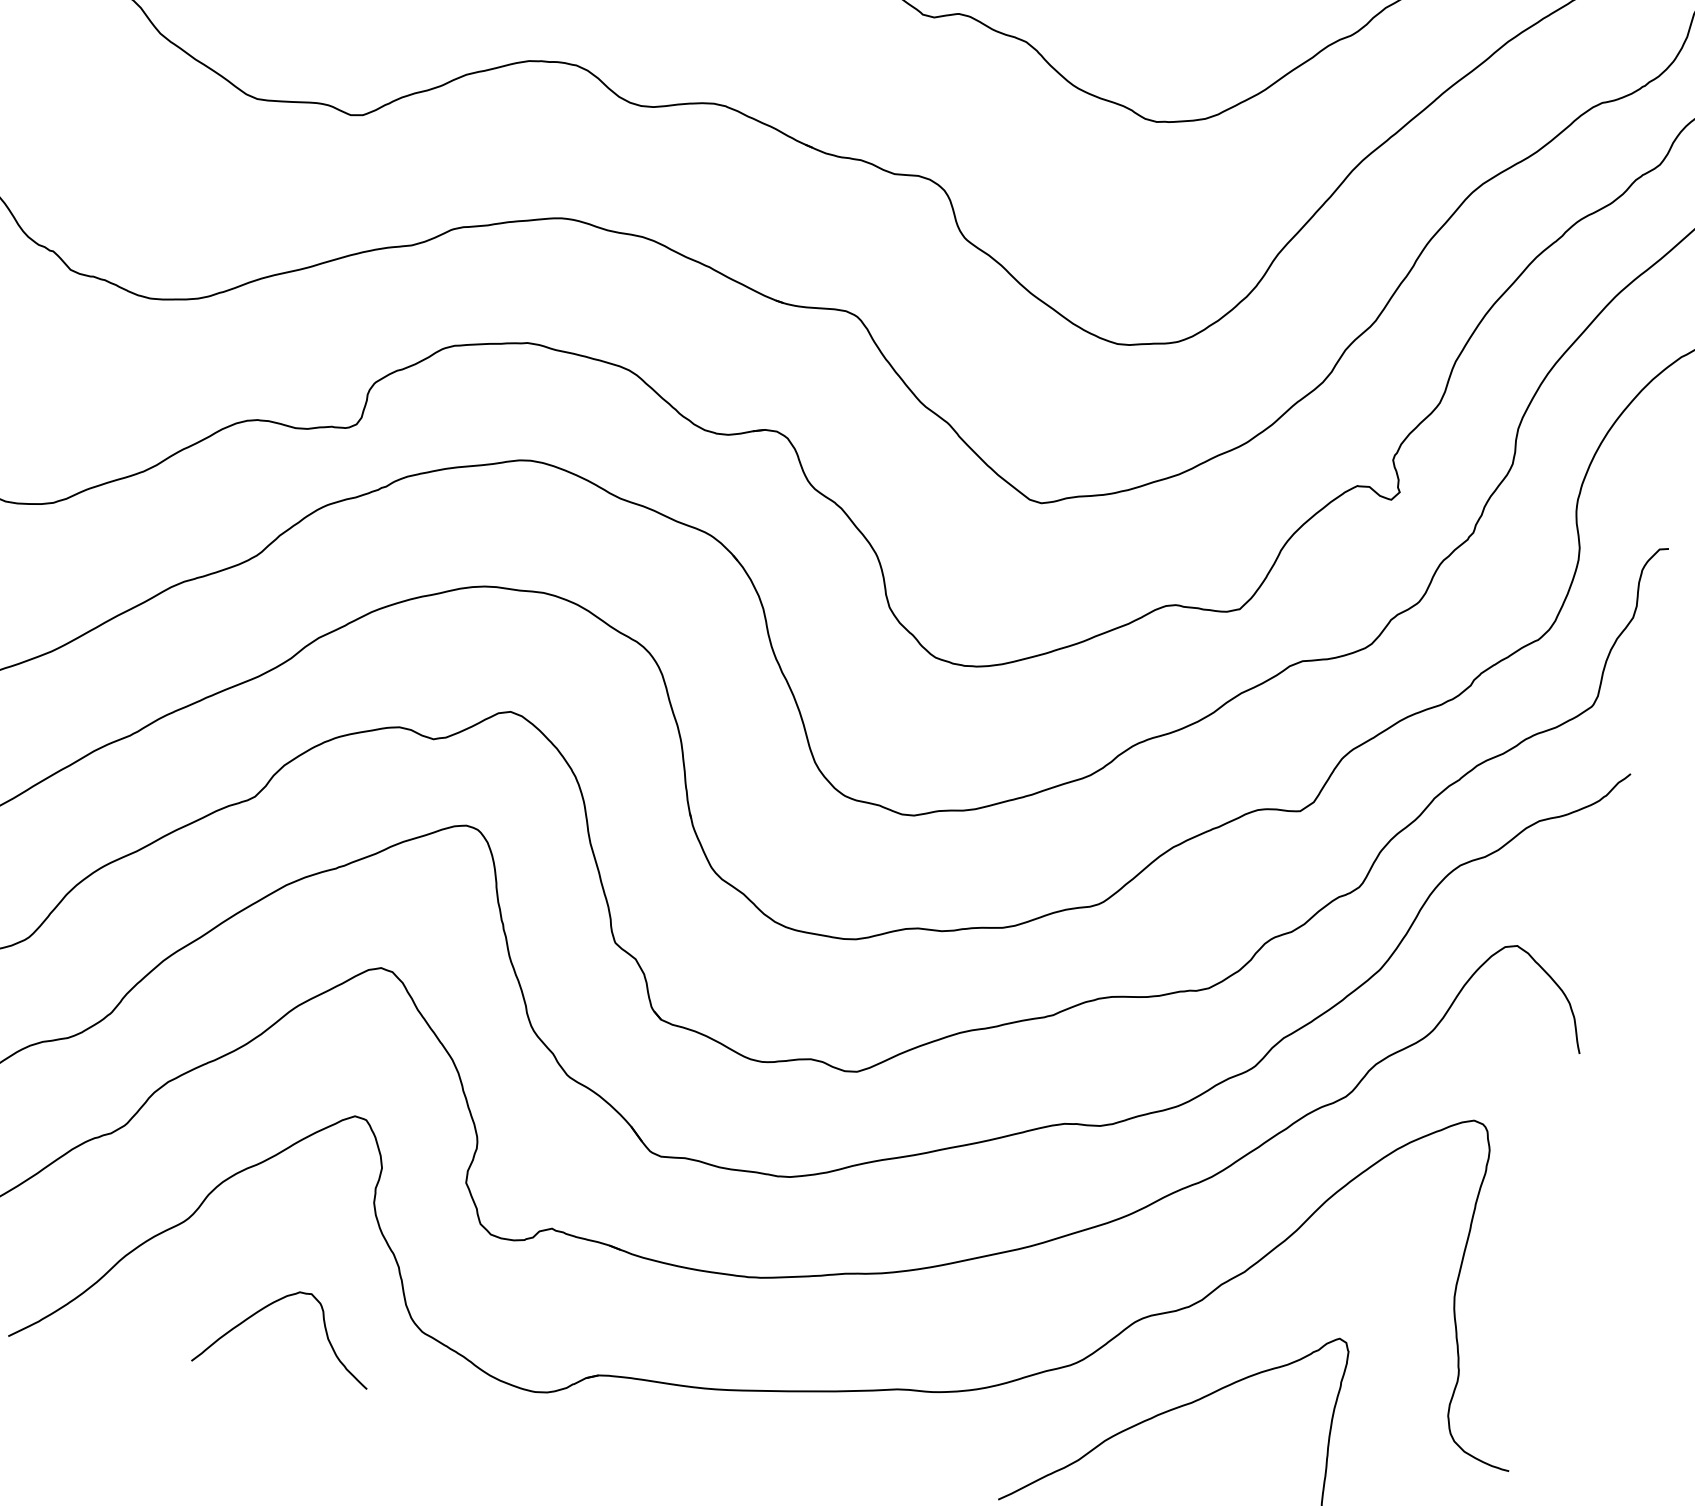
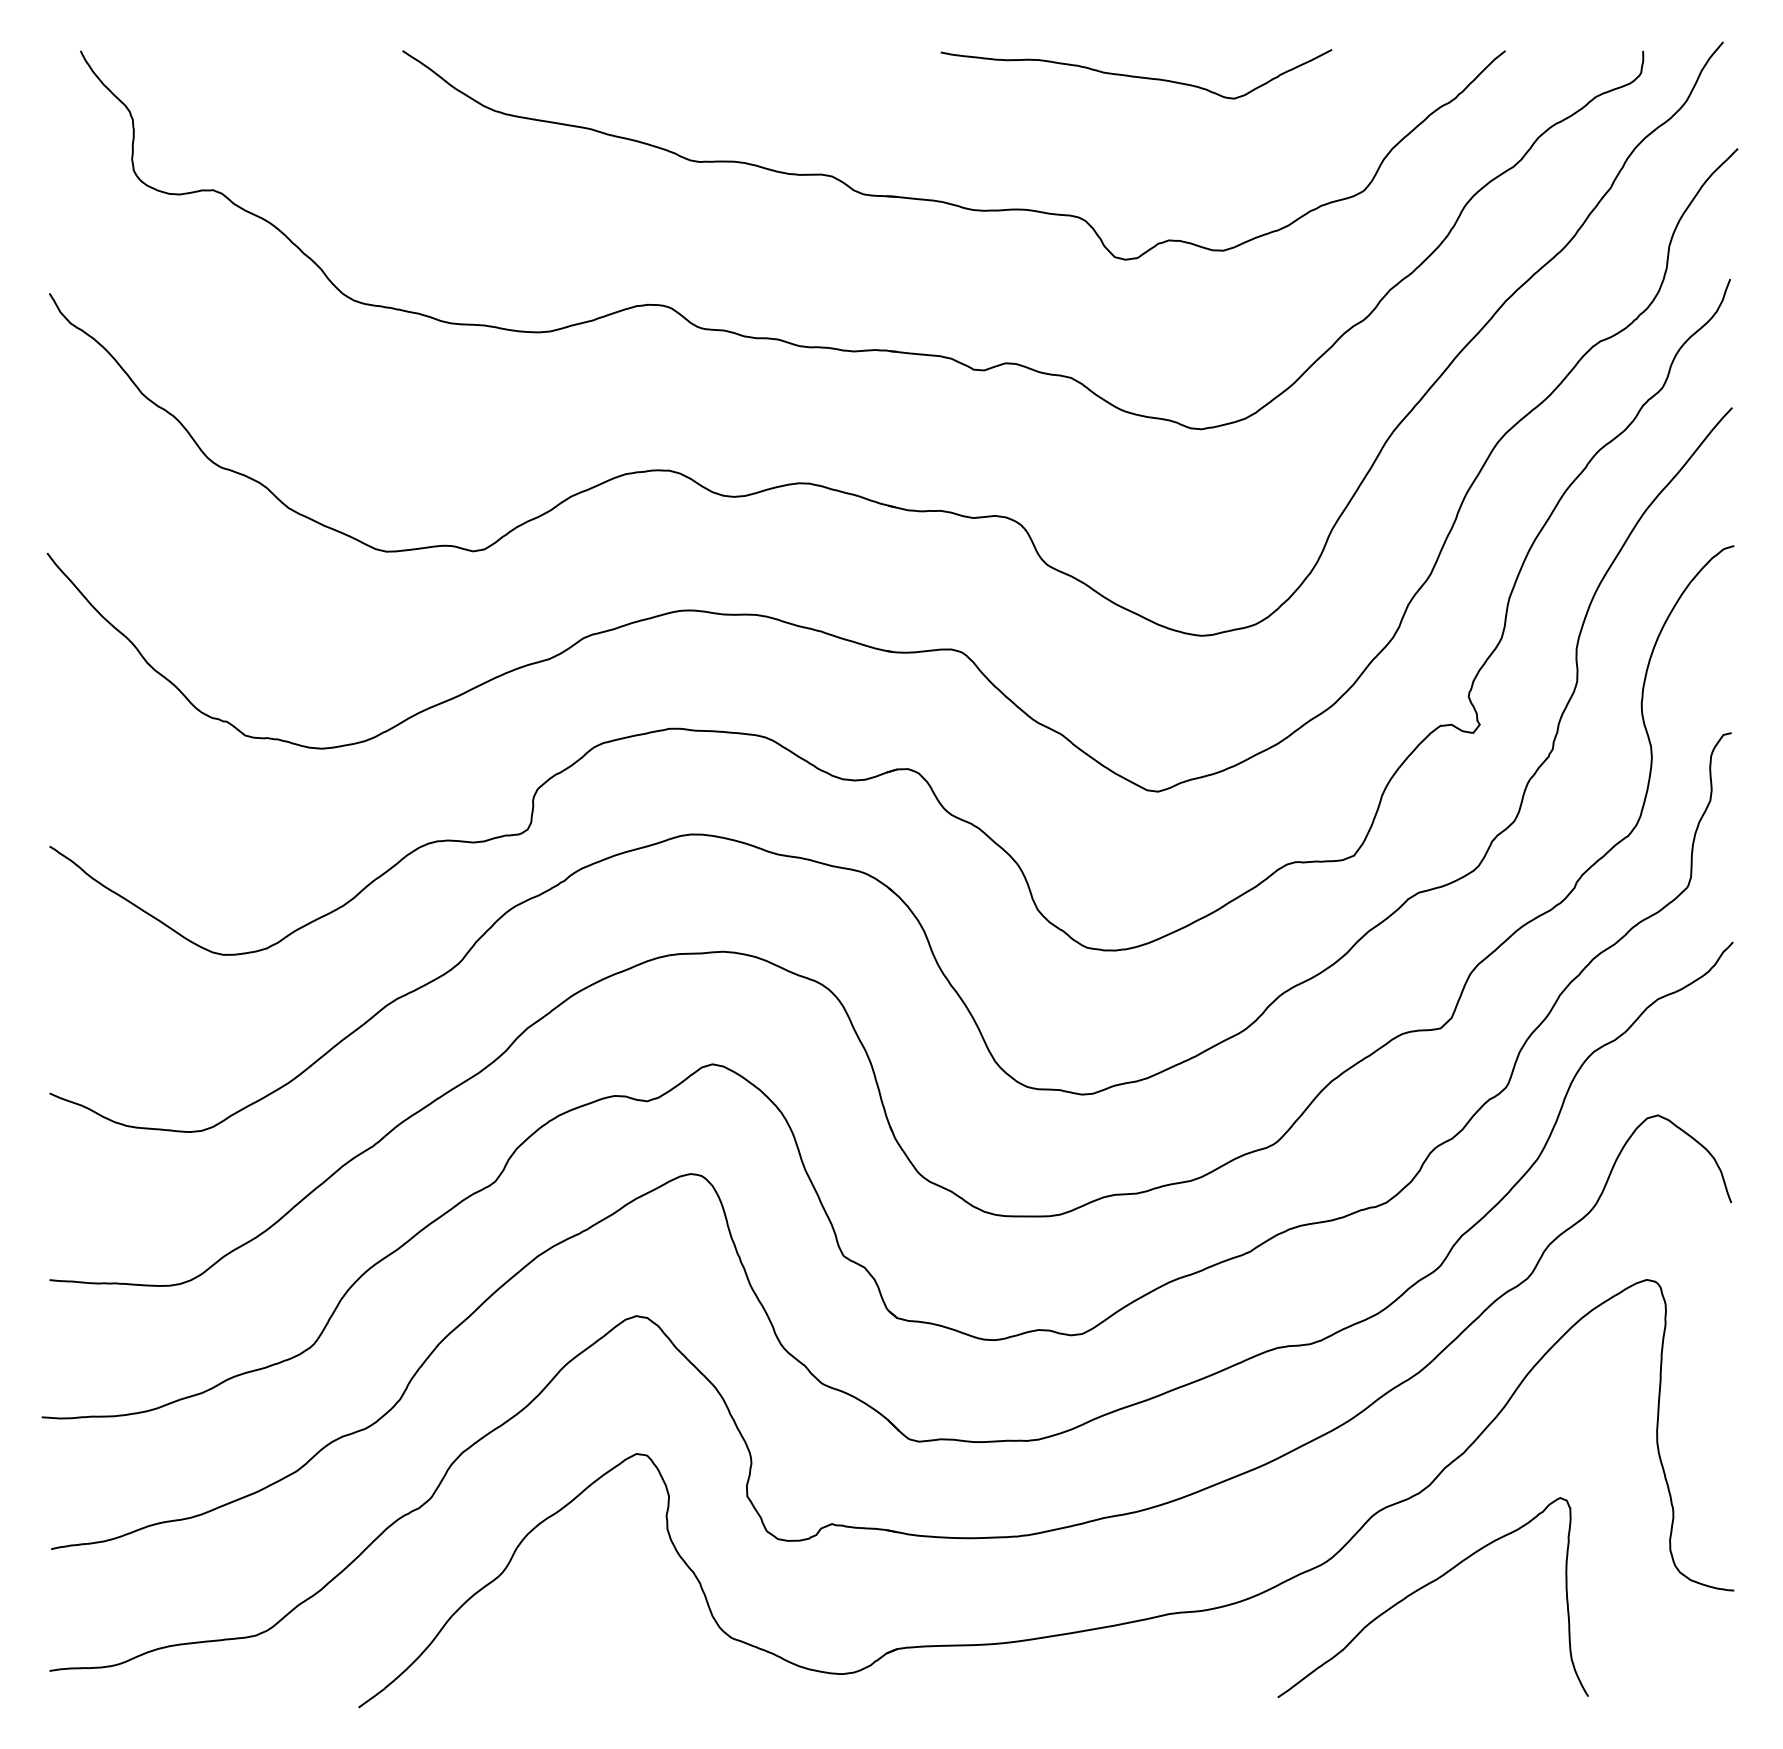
curve: (271, 1305) -> (591, 1637), removed

